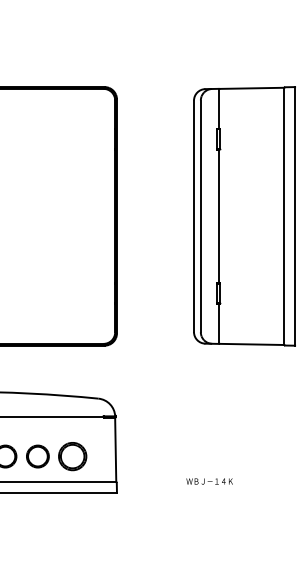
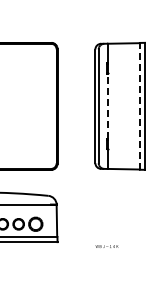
line: (283, 214) -> (139, 105), solid -> dashed
line: (218, 216) -> (107, 106), solid -> dashed
text: (208, 481) -> (106, 246), moved

